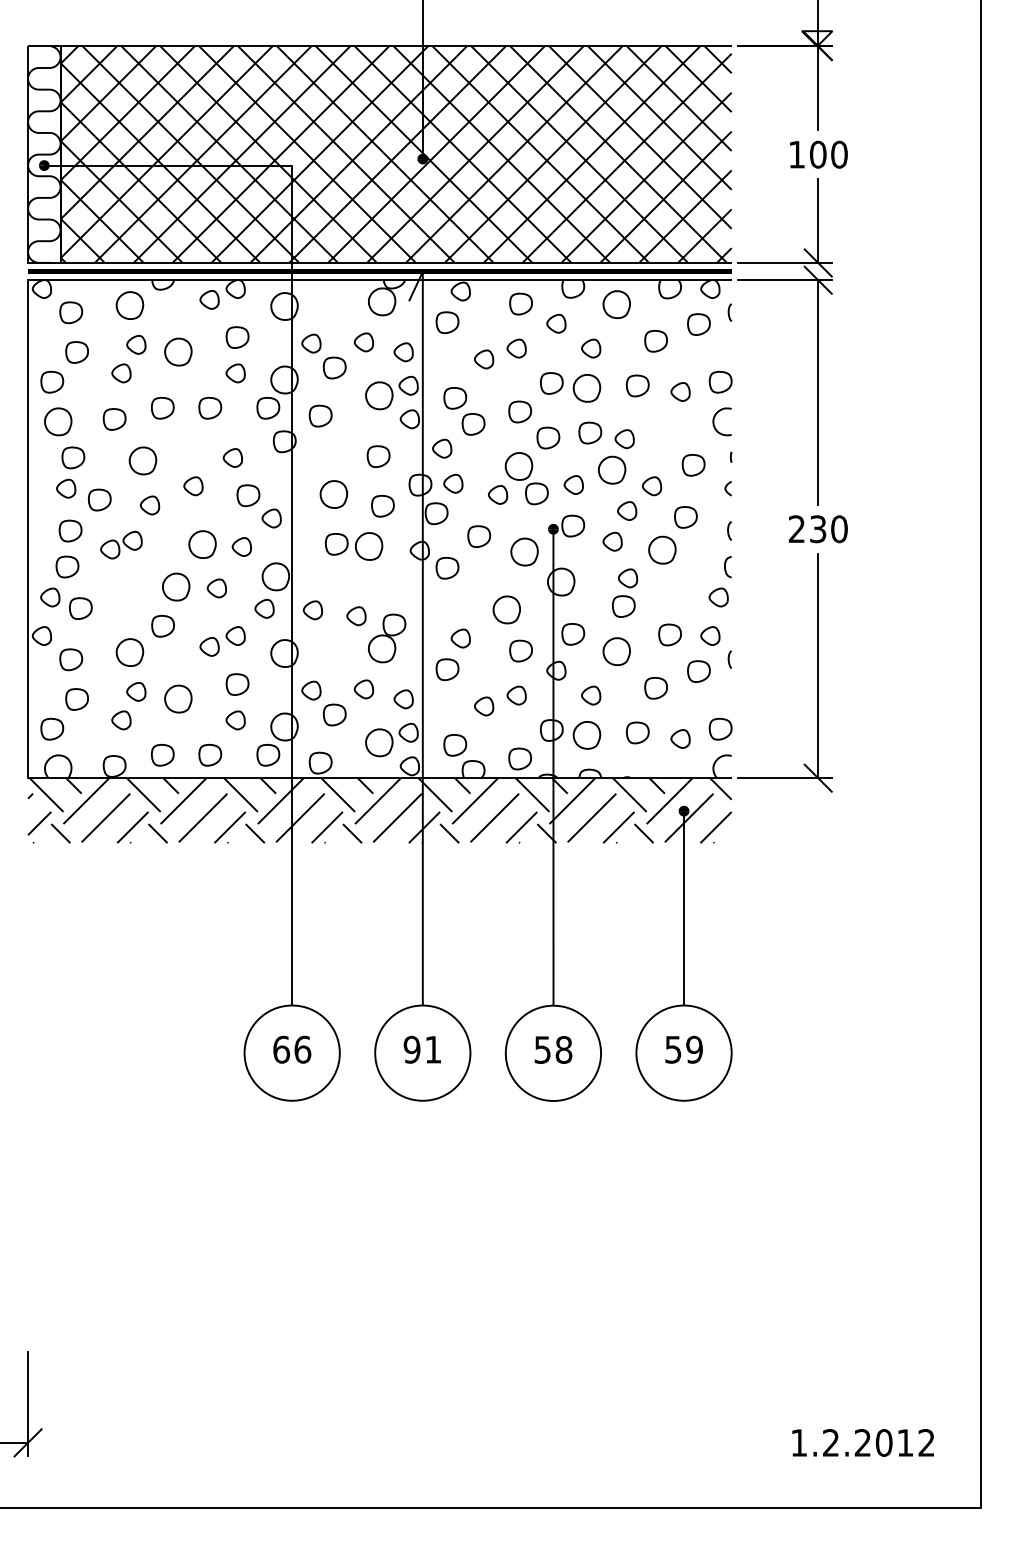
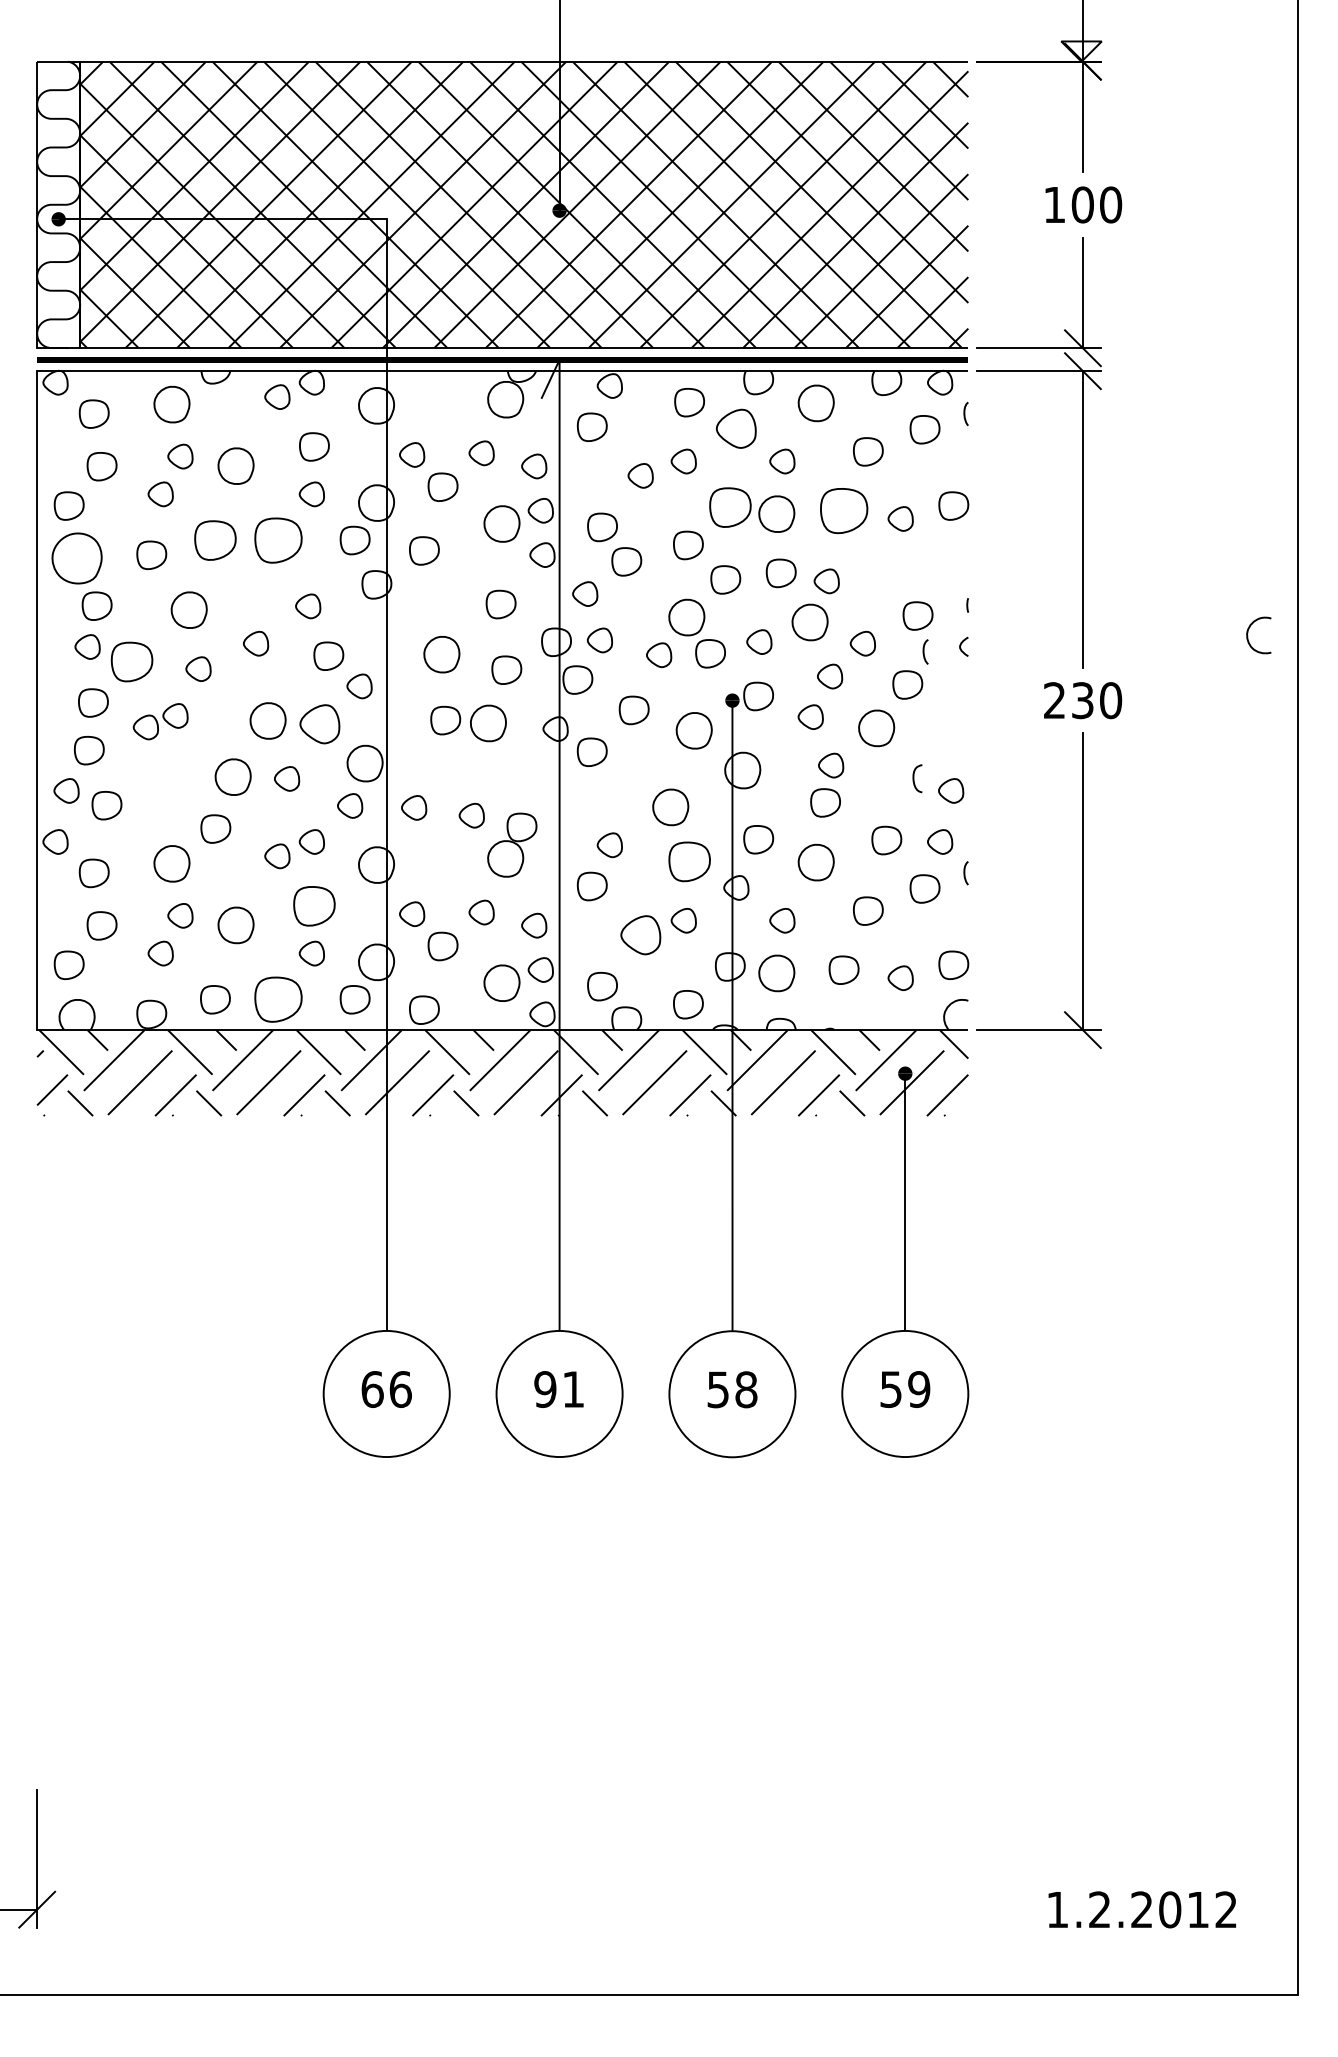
part: (556, 323) -> (736, 428), size x1.6
part: (551, 383) -> (729, 507), size x1.4
part: (637, 385) -> (843, 510), size x1.6
part: (162, 408) -> (215, 540), size x1.4
part: (209, 408) -> (277, 540), size x1.6
part: (57, 421) -> (76, 558), size x1.4
curve: (714, 421) -> (1248, 635), moved
part: (99, 499) -> (131, 661), size x1.4
curve: (728, 530) -> (924, 651), moved
part: (242, 546) -> (320, 723), size x1.6
curve: (725, 566) -> (914, 778), moved
part: (520, 650) -> (689, 861), size x1.4
part: (237, 684) -> (314, 905), size x1.4
part: (483, 705) -> (640, 934), size x1.6
part: (209, 755) -> (277, 999), size x1.6

